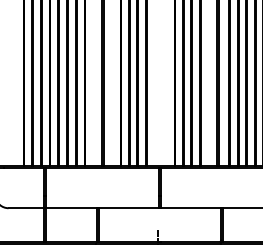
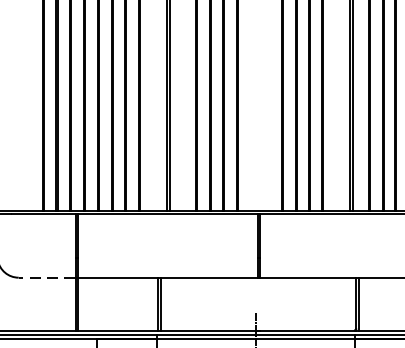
line: (26, 208) -> (47, 278), solid -> dashed

